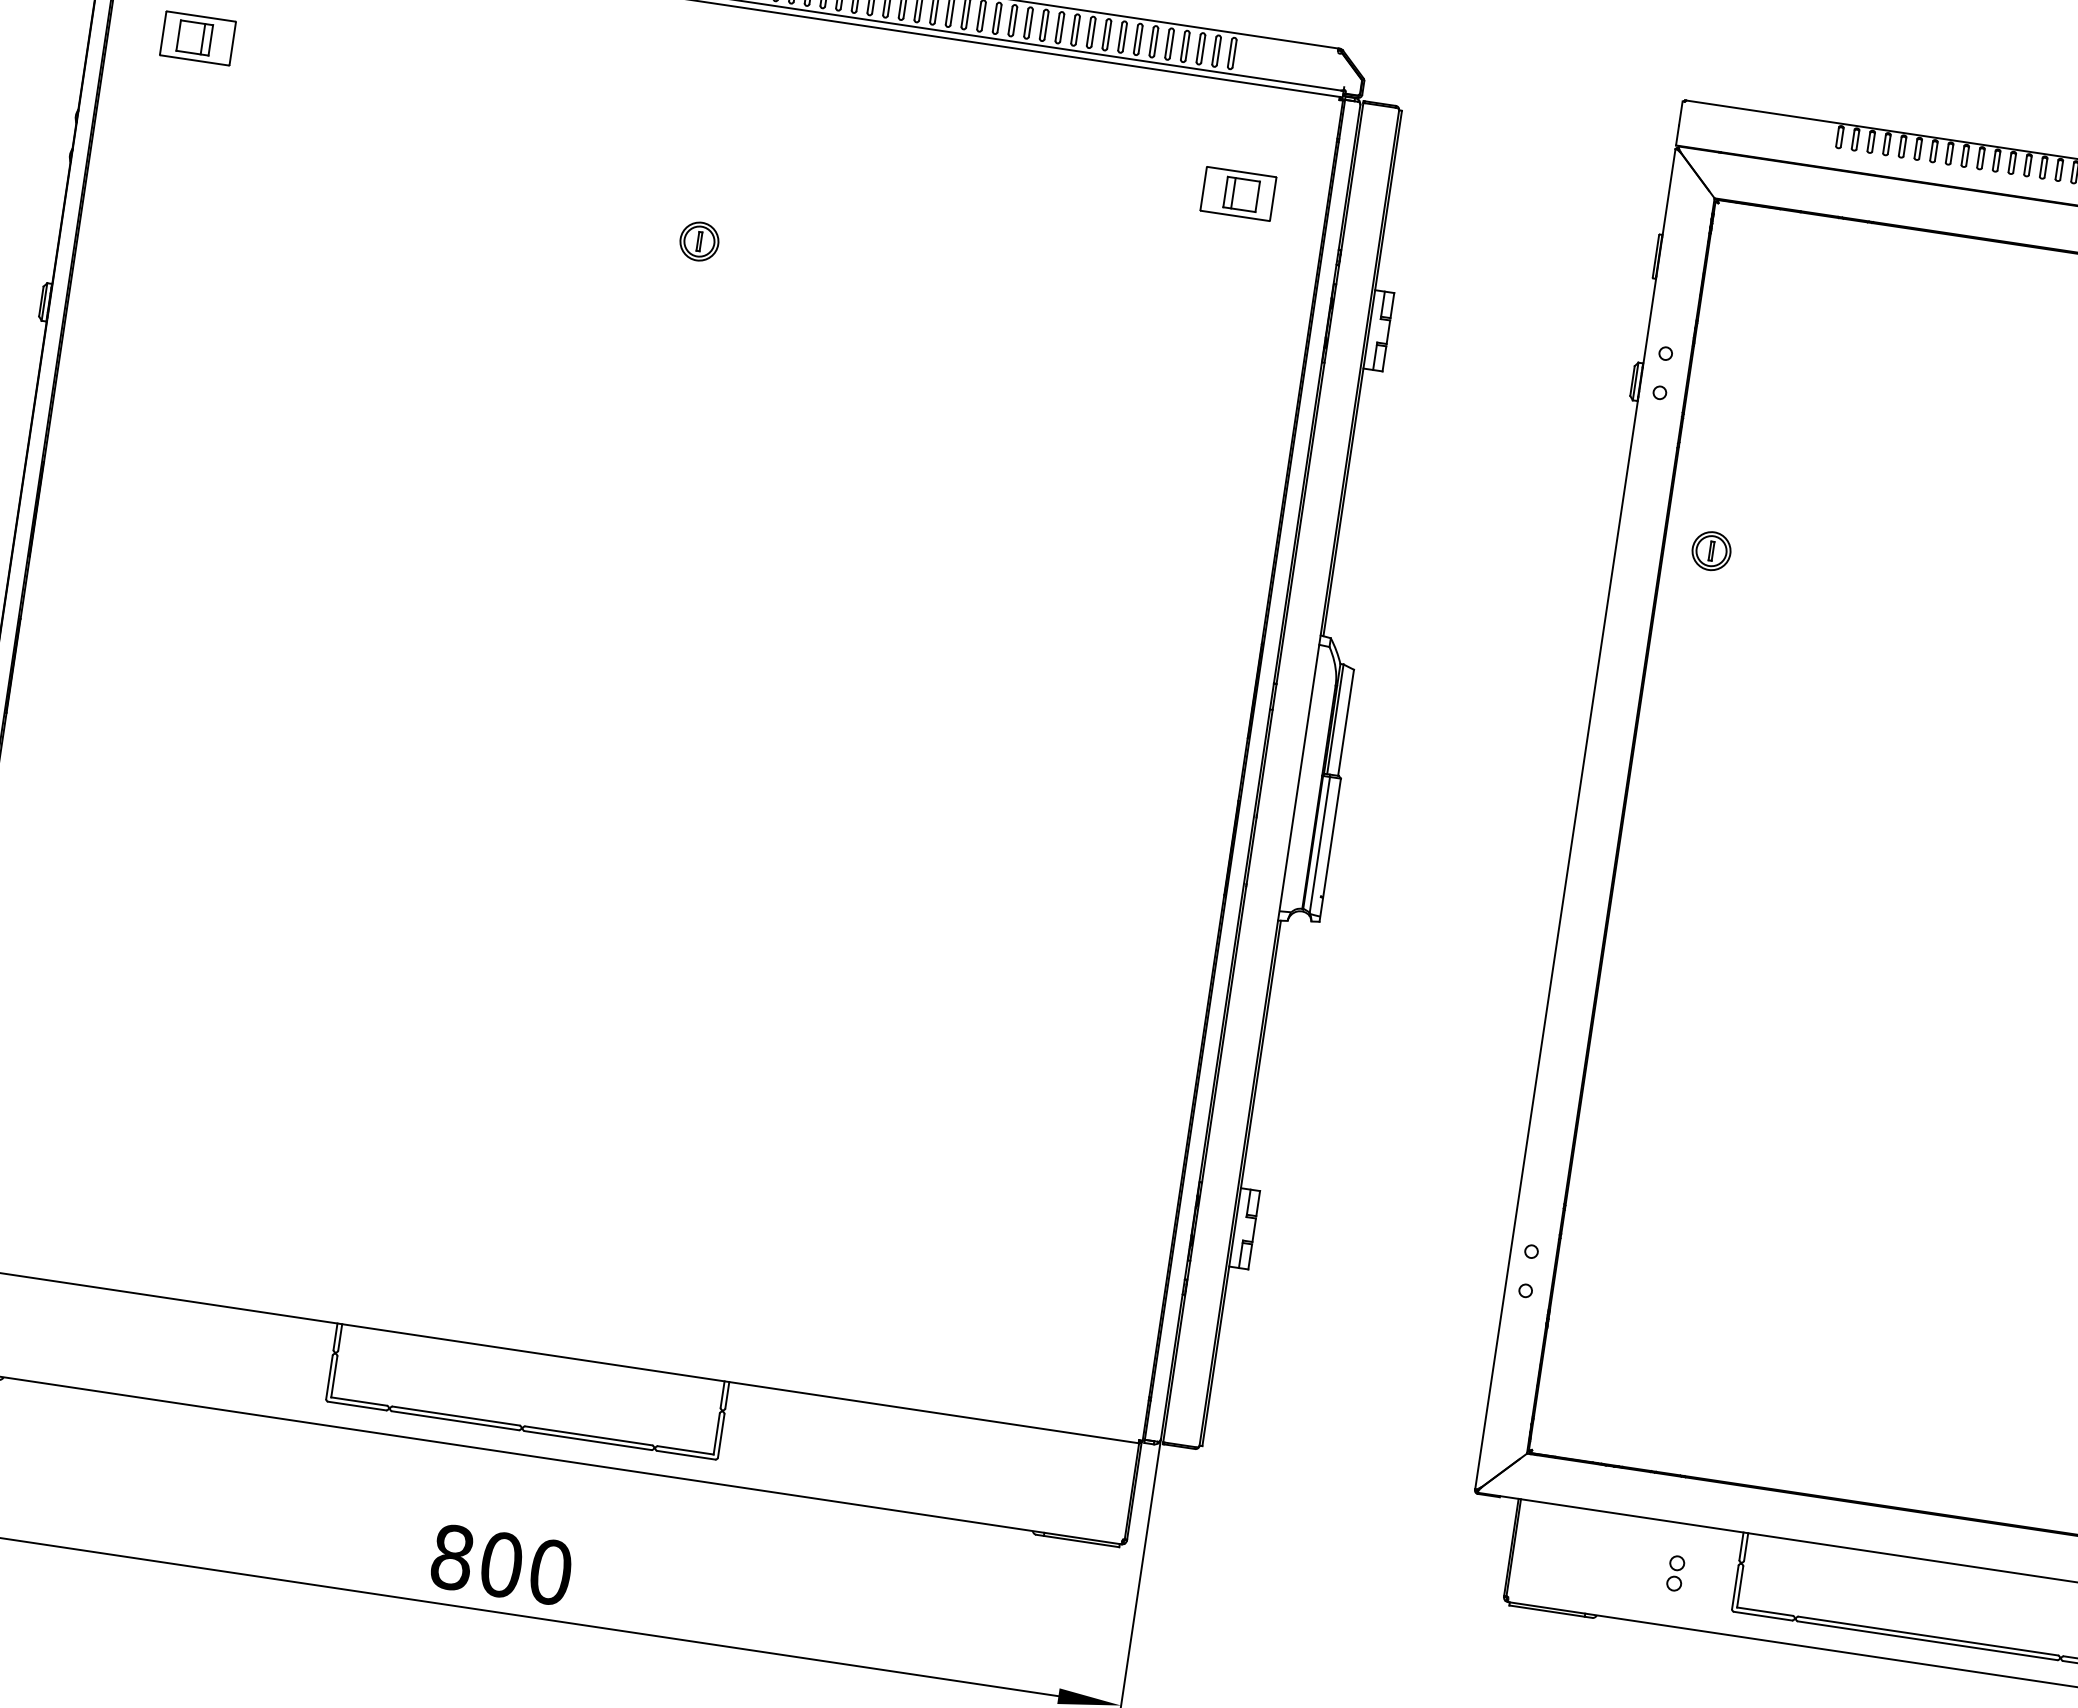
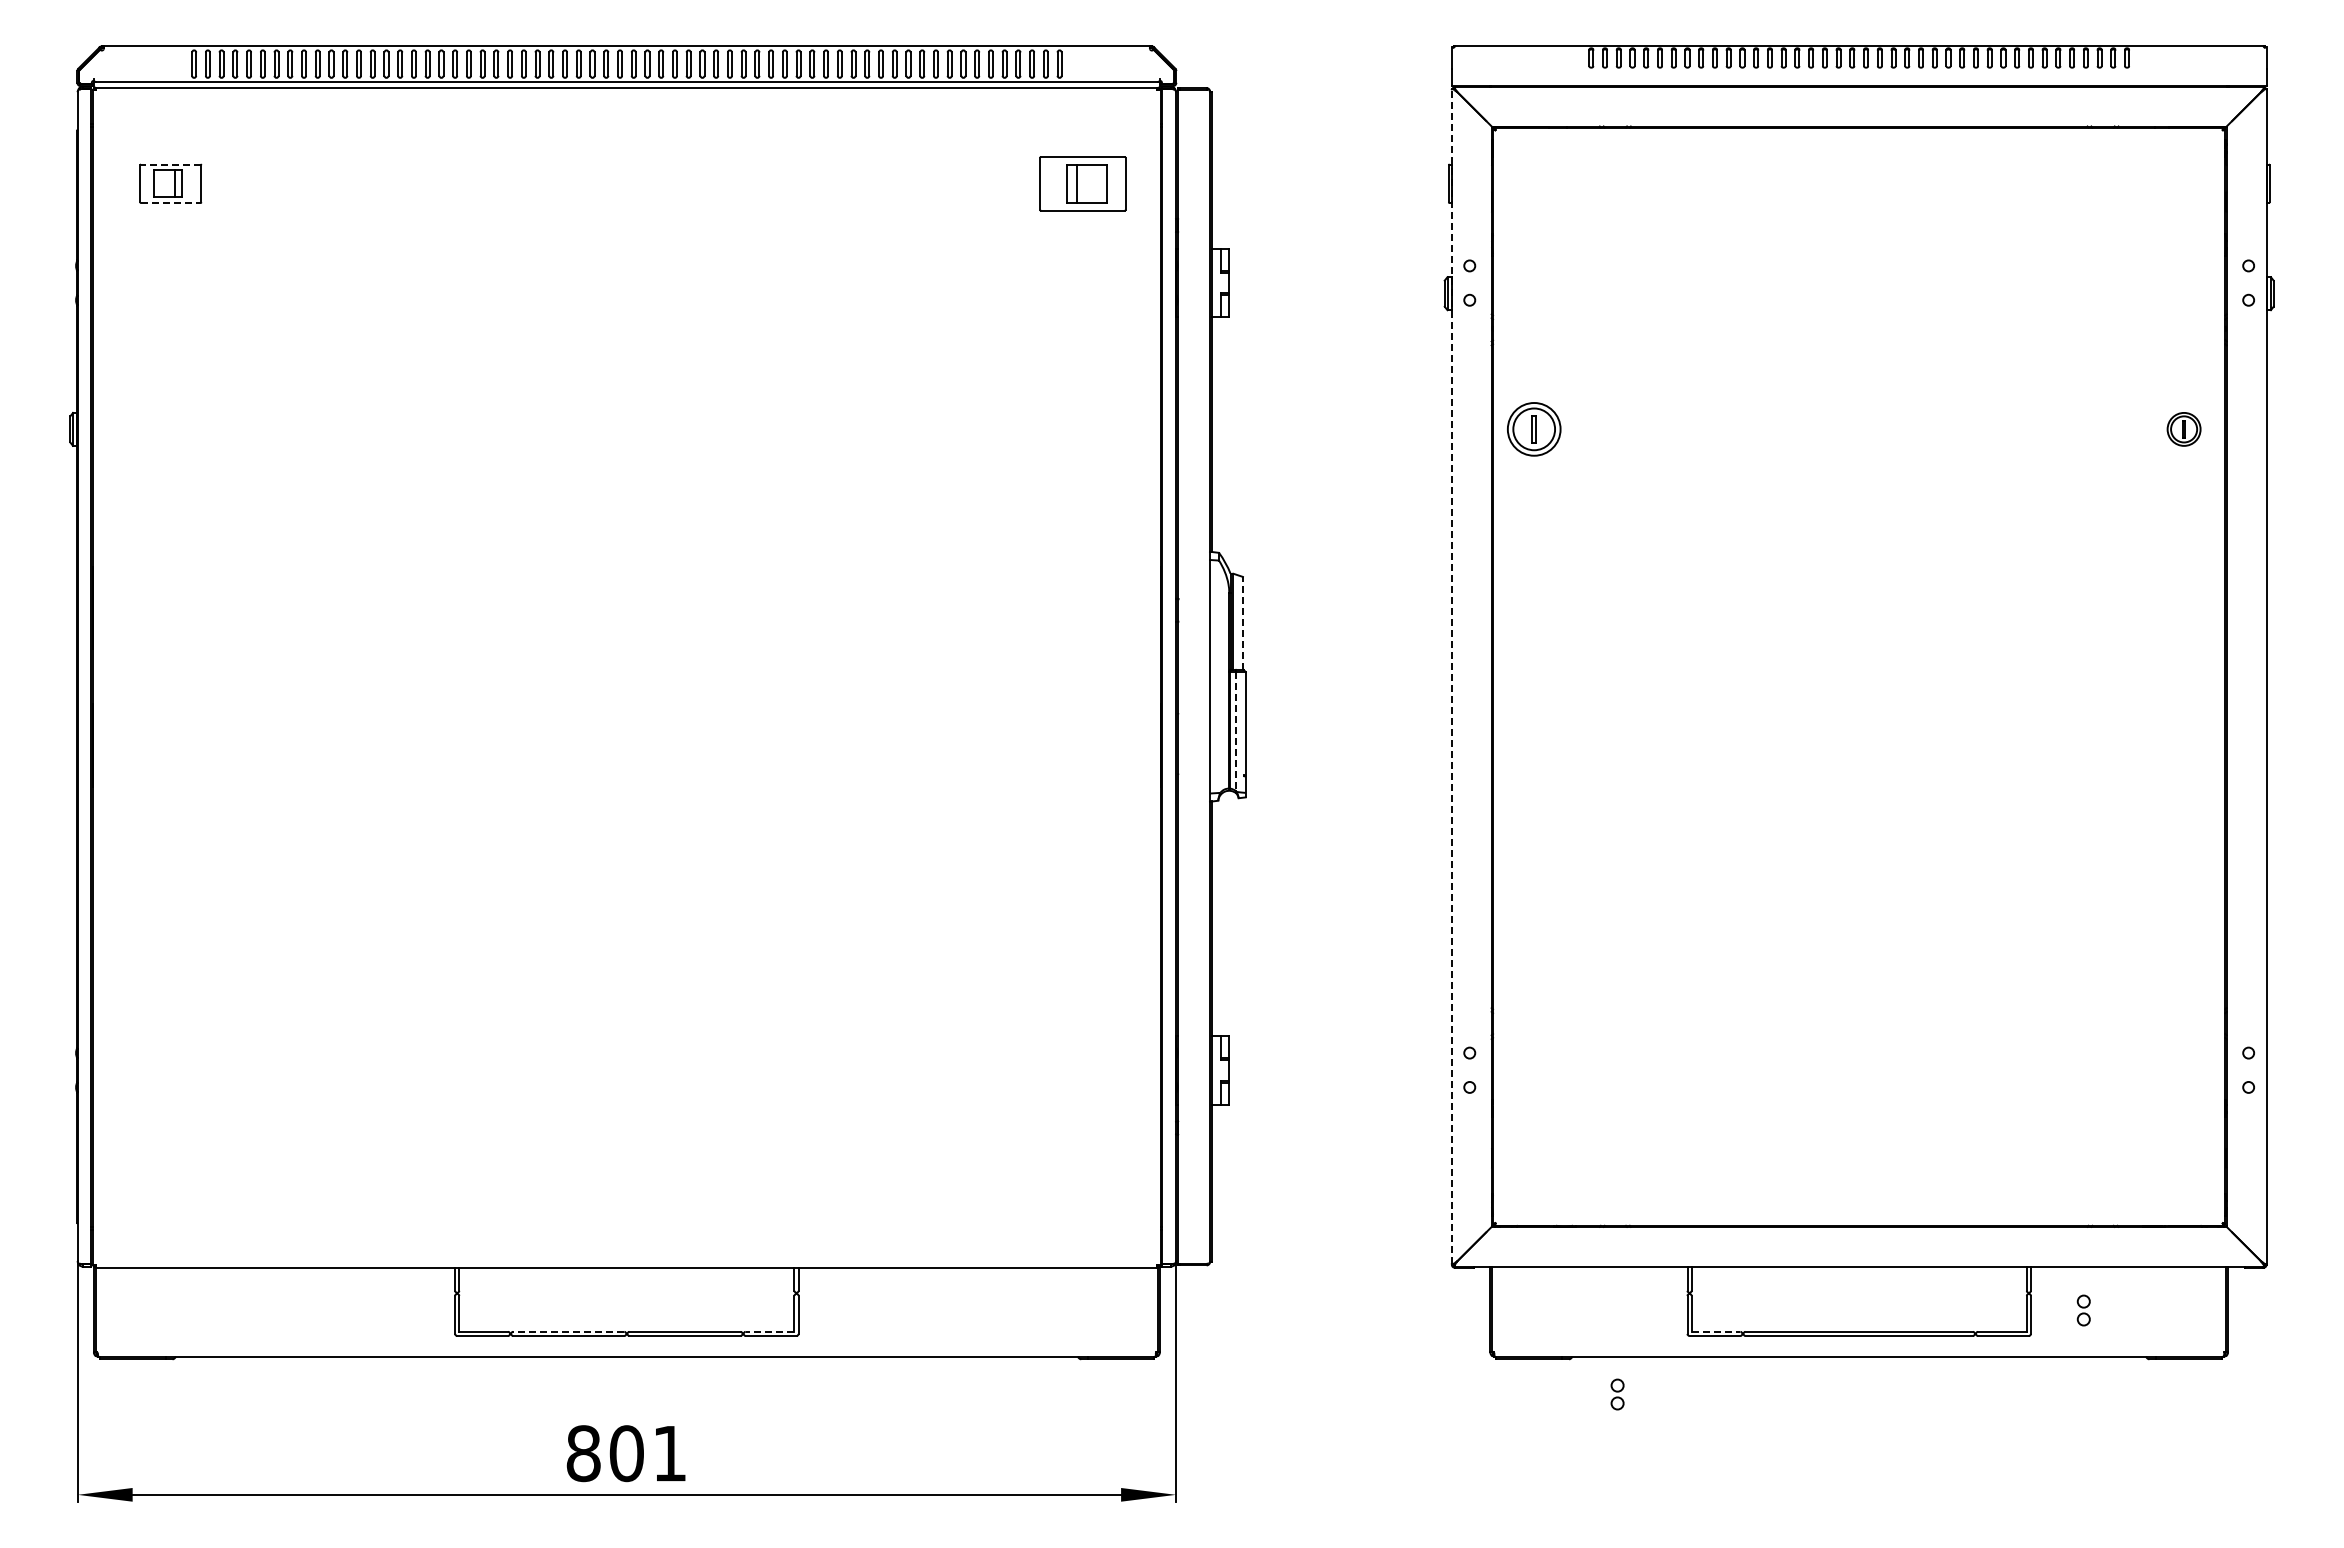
line: (200, 16) -> (170, 164), solid -> dashed
line: (194, 60) -> (170, 203), solid -> dashed
part: (1238, 193) -> (1082, 183), size x1.4
part: (699, 241) -> (626, 293), removed
part: (1711, 551) -> (1534, 429), size x1.6
line: (1345, 721) -> (1242, 622), solid -> dashed
line: (1574, 818) -> (1451, 676), solid -> dashed
line: (1320, 845) -> (1236, 731), solid -> dashed
line: (455, 1415) -> (568, 1331), solid -> dashed
line: (685, 1449) -> (769, 1331), solid -> dashed
text: (551, 1572) -> (670, 1453), 800 -> 801
part: (1675, 1573) -> (1617, 1394), moved
line: (1765, 1611) -> (1716, 1331), solid -> dashed

